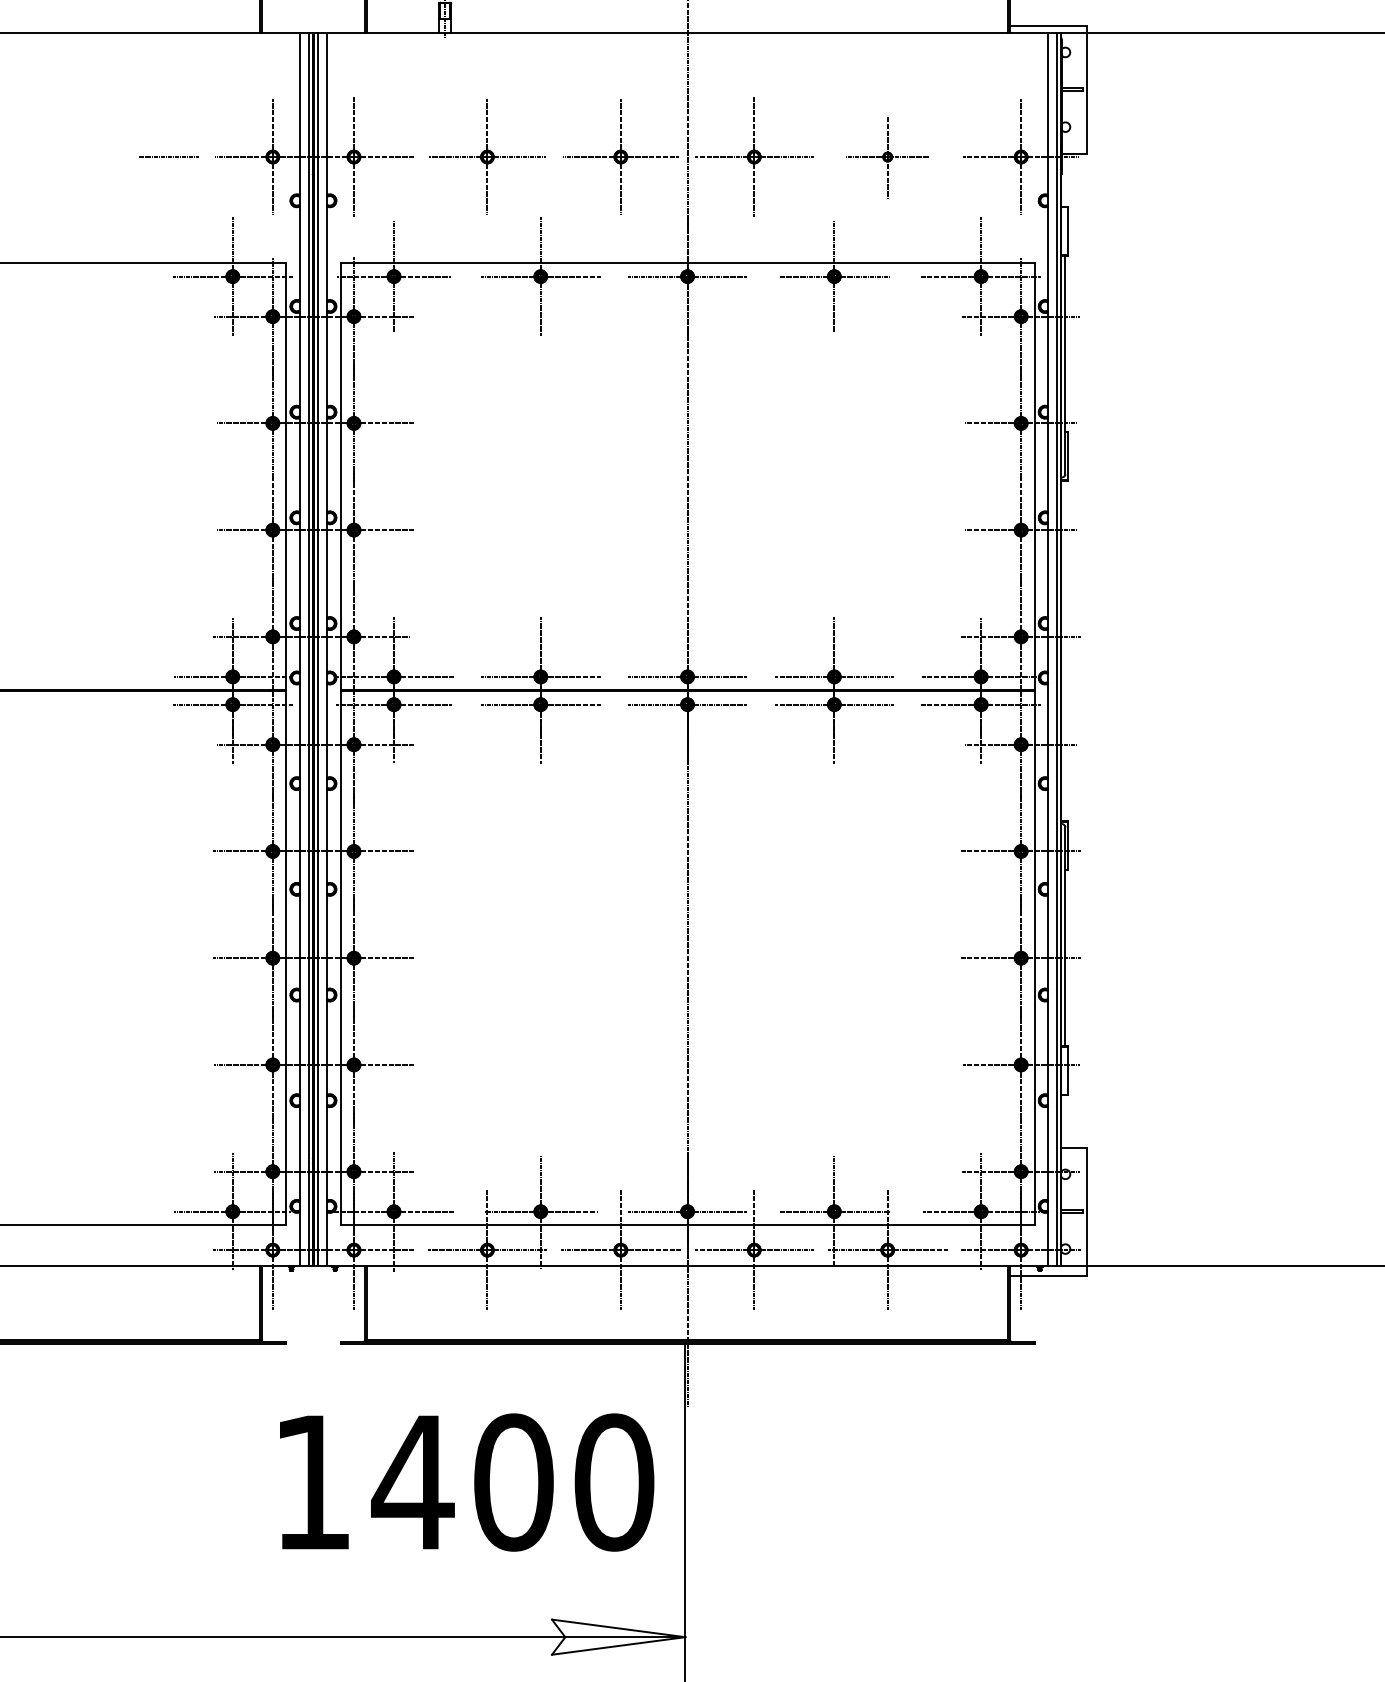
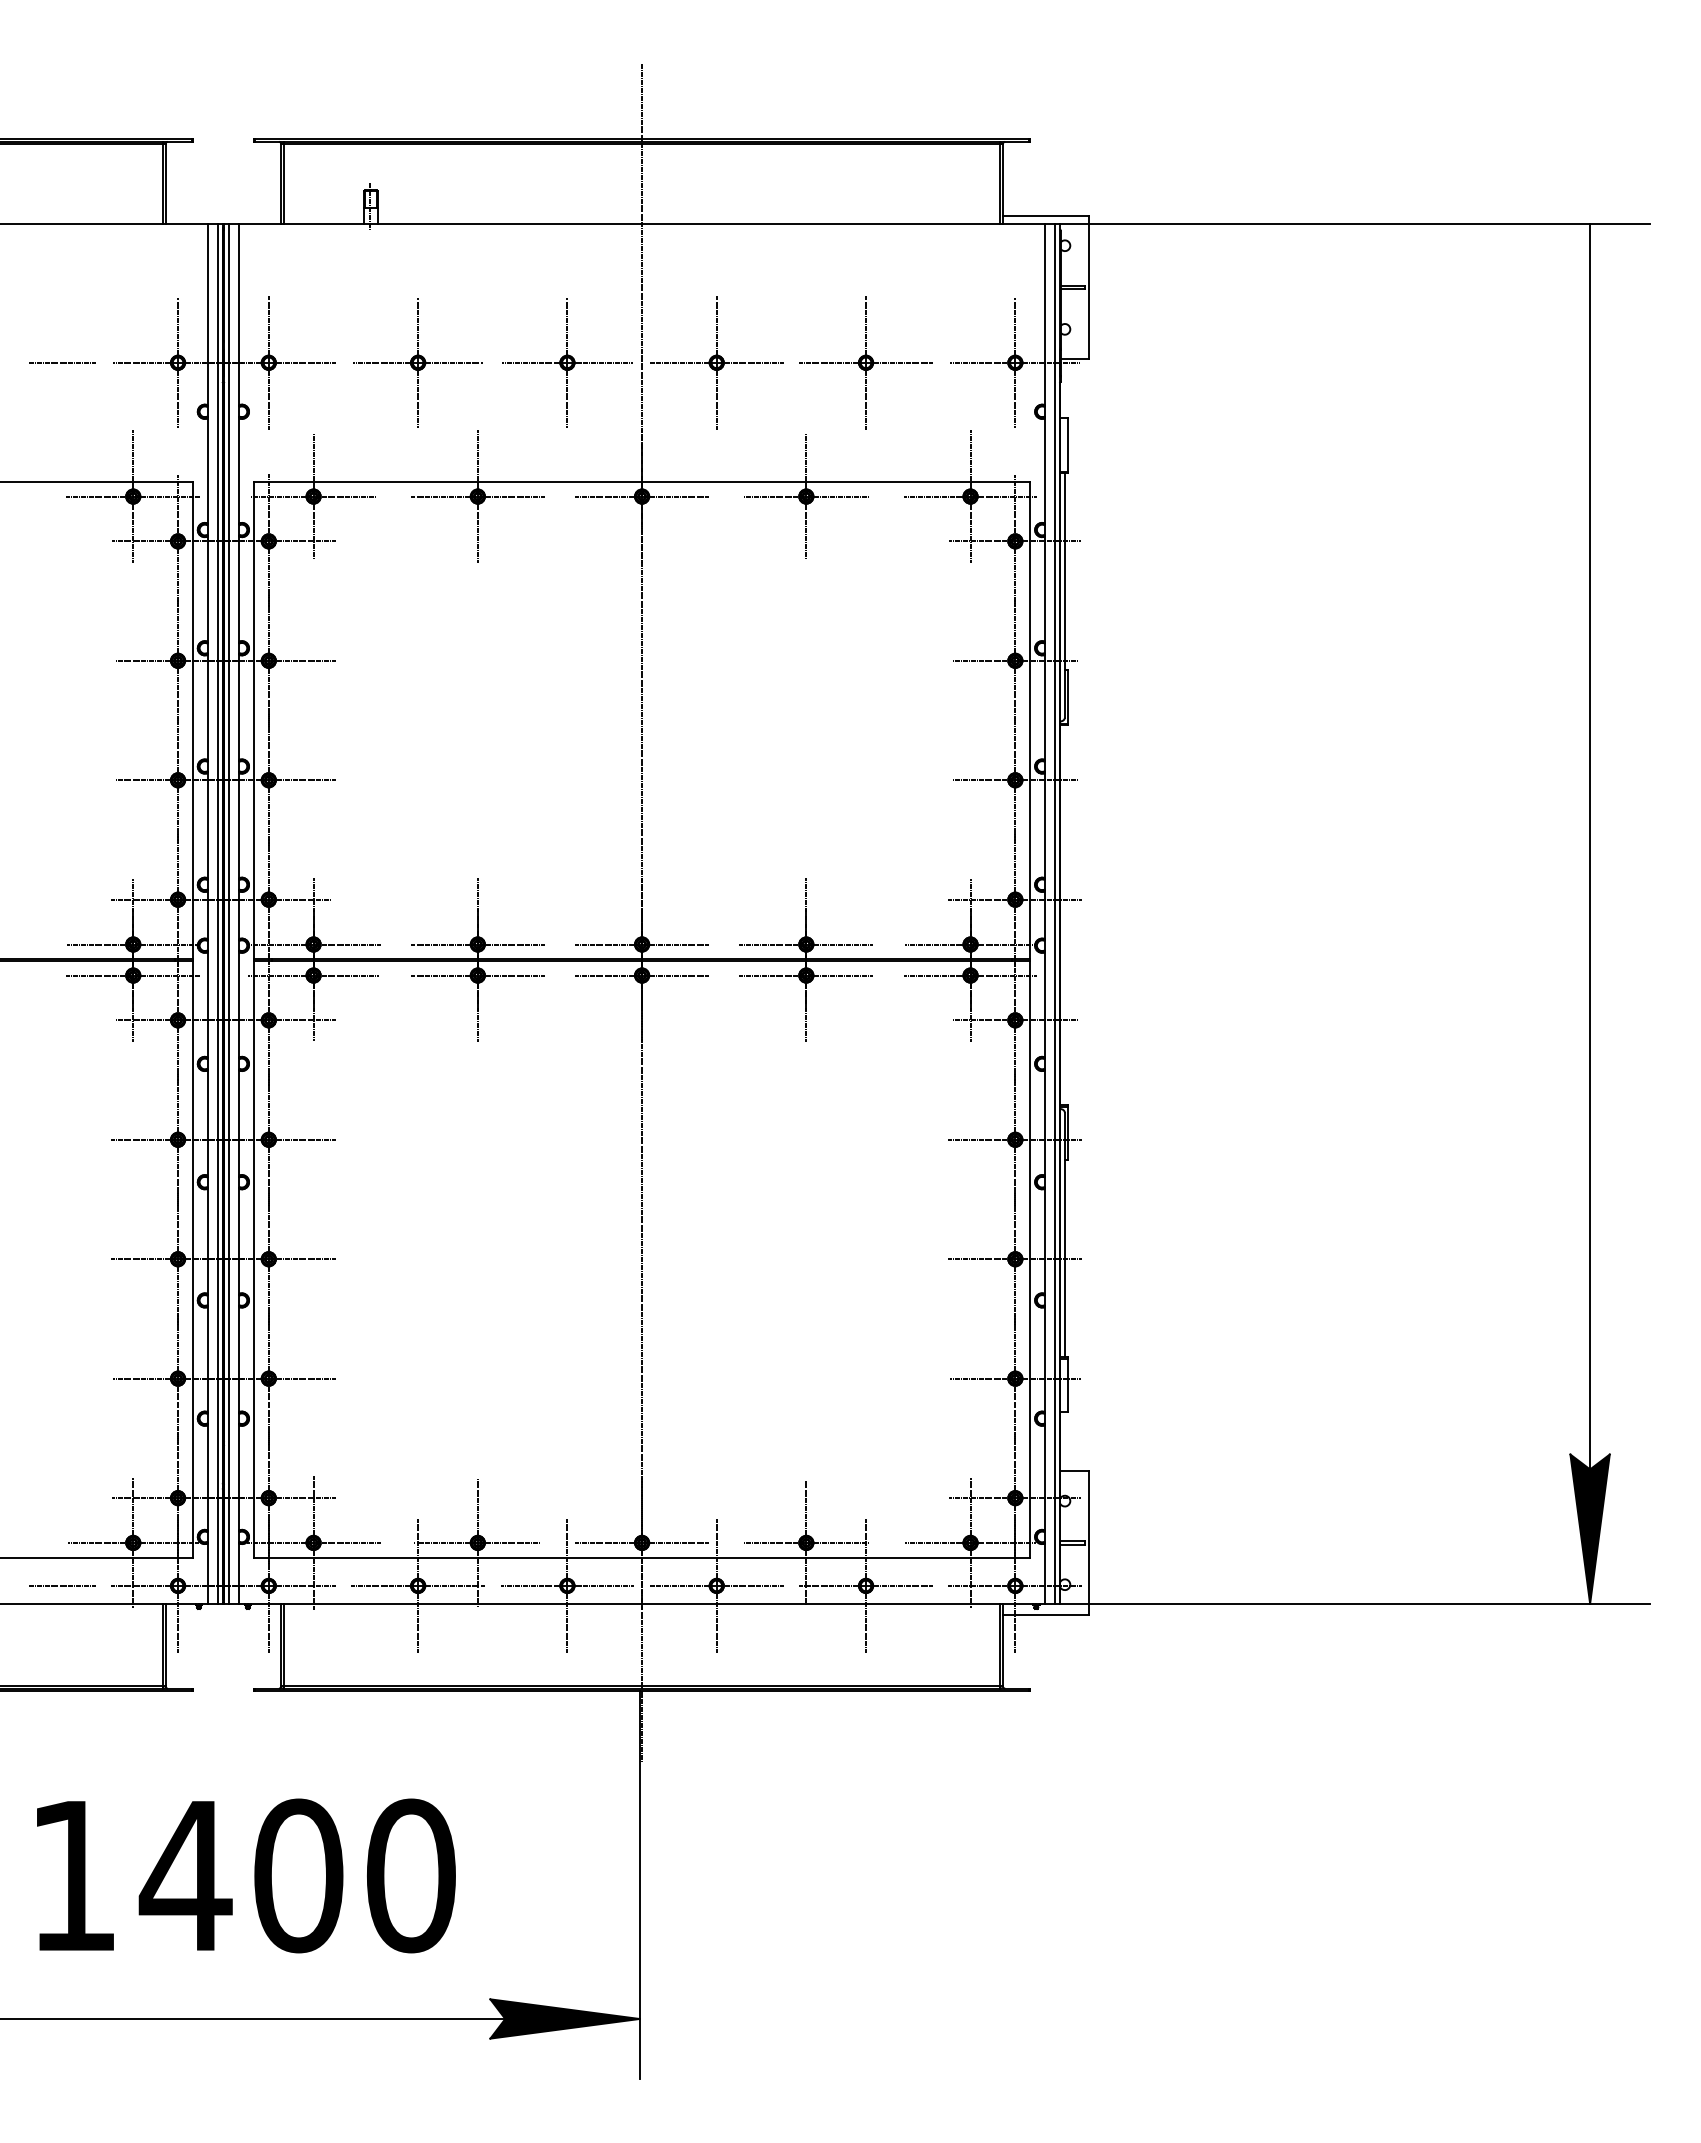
part: (887, 156) -> (865, 362), size x1.43
line: (169, 1249) -> (62, 1585), added
text: (467, 1482) -> (246, 1875), moved
fill: (618, 1636) -> (564, 2018), added

